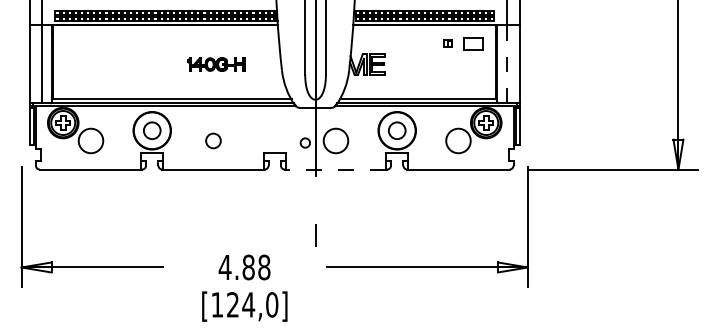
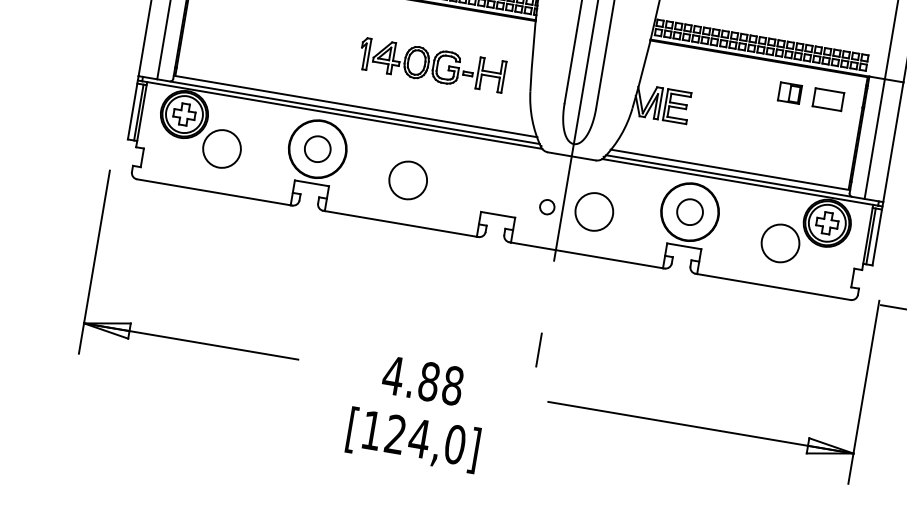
part: (447, 43) -> (788, 92), size x1.67
part: (216, 64) -> (432, 65), size x1.67
line: (507, 64) -> (874, 139), dashed -> solid
circle: (213, 140) -> (408, 179), size x1.67
line: (335, 169) -> (586, 255), dashed -> solid

